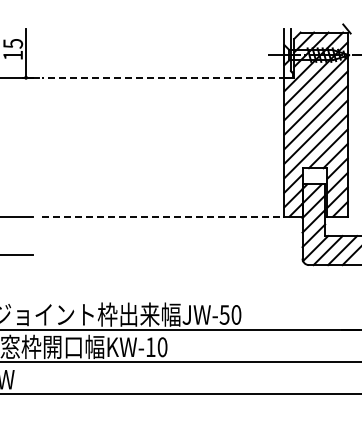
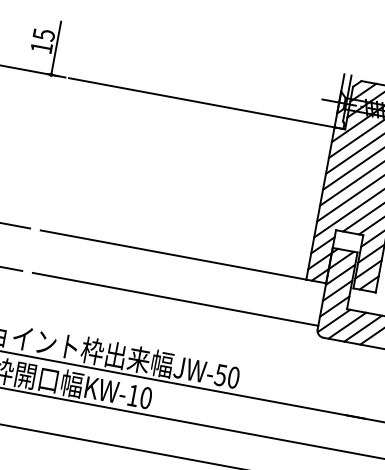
line: (164, 77) -> (203, 102), dashed -> solid
line: (163, 216) -> (173, 254), dashed -> solid
line: (172, 255) -> (175, 299), added

